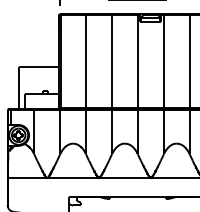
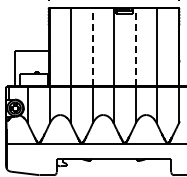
line: (111, 62) -> (92, 47), solid -> dashed
line: (163, 62) -> (135, 47), solid -> dashed

